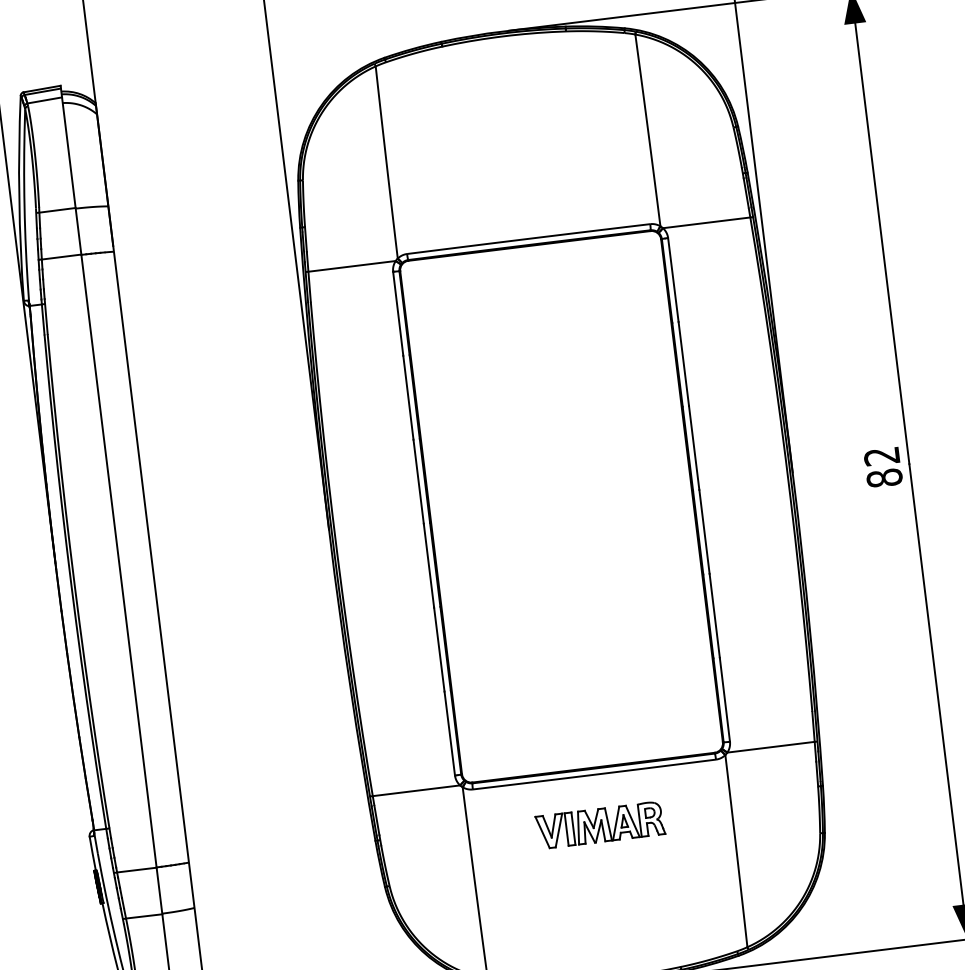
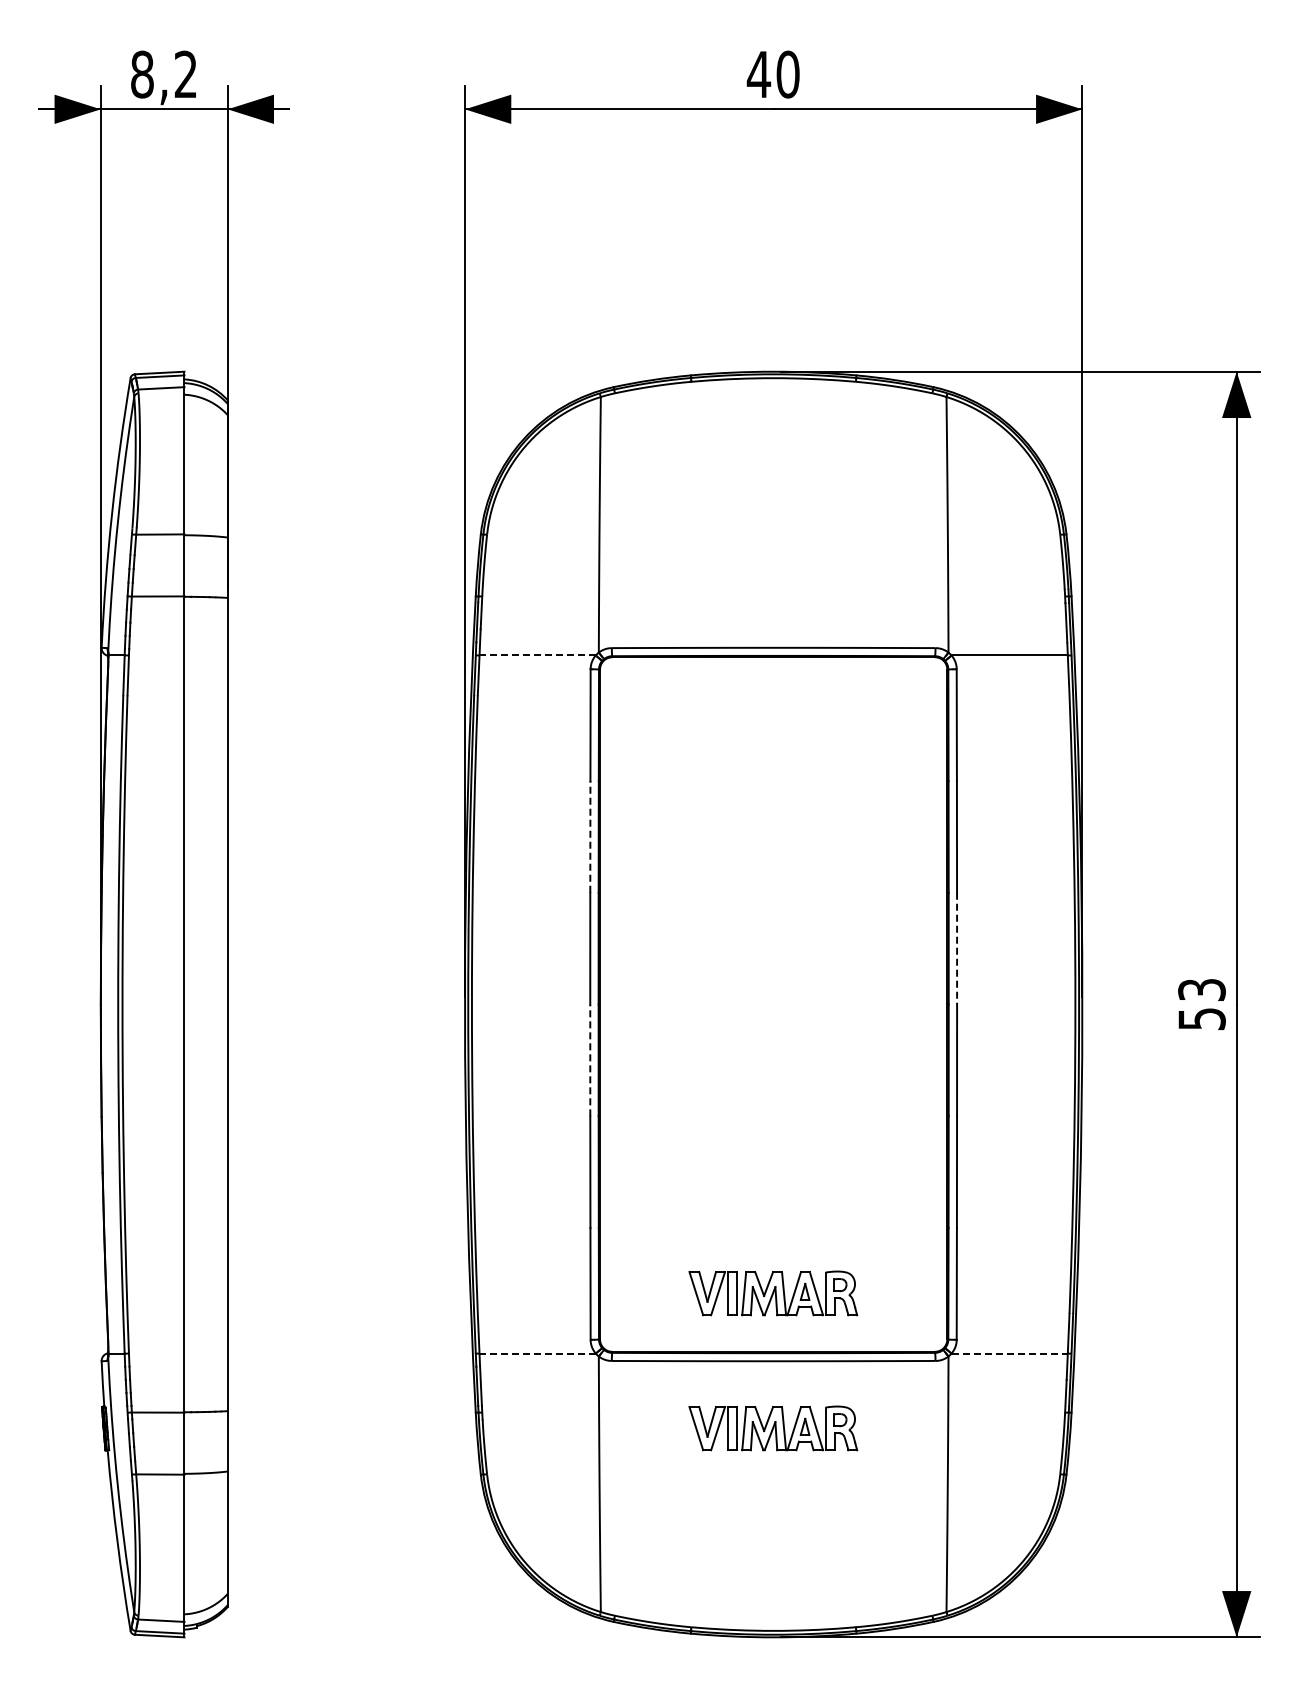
line: (351, 266) -> (537, 655), solid -> dashed
line: (408, 397) -> (590, 836), solid -> dashed
line: (694, 447) -> (957, 948), solid -> dashed
text: (882, 467) -> (1201, 1004), 82 -> 53
line: (429, 565) -> (590, 1060), solid -> dashed
part: (588, 723) -> (773, 1293), added
line: (771, 747) -> (1010, 1353), solid -> dashed
line: (416, 790) -> (537, 1353), solid -> dashed

